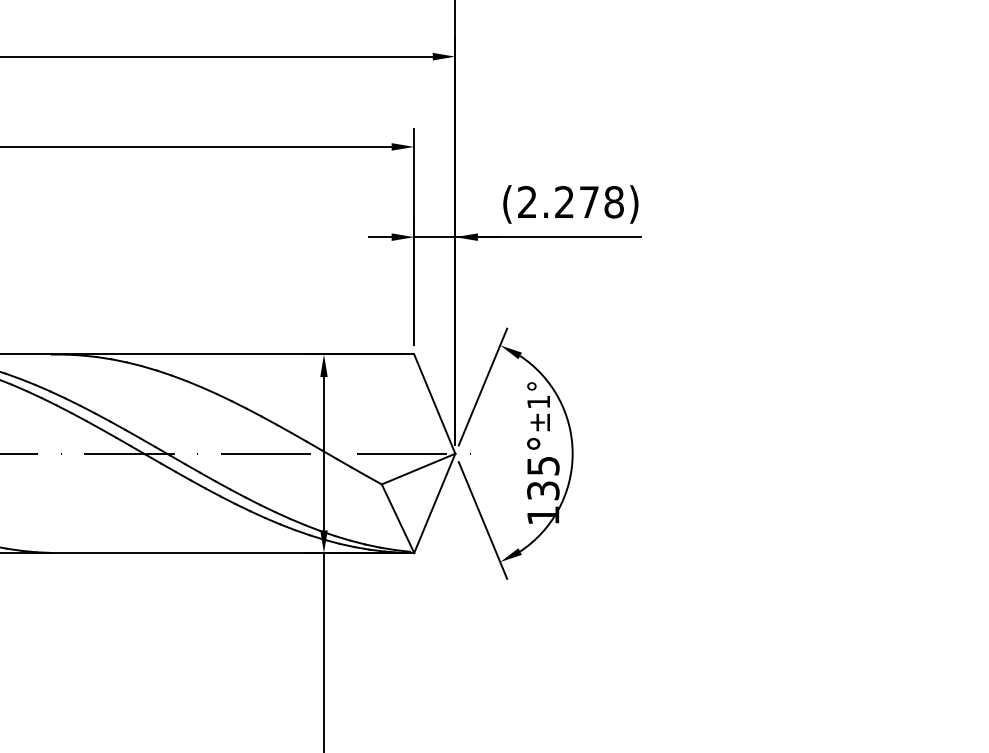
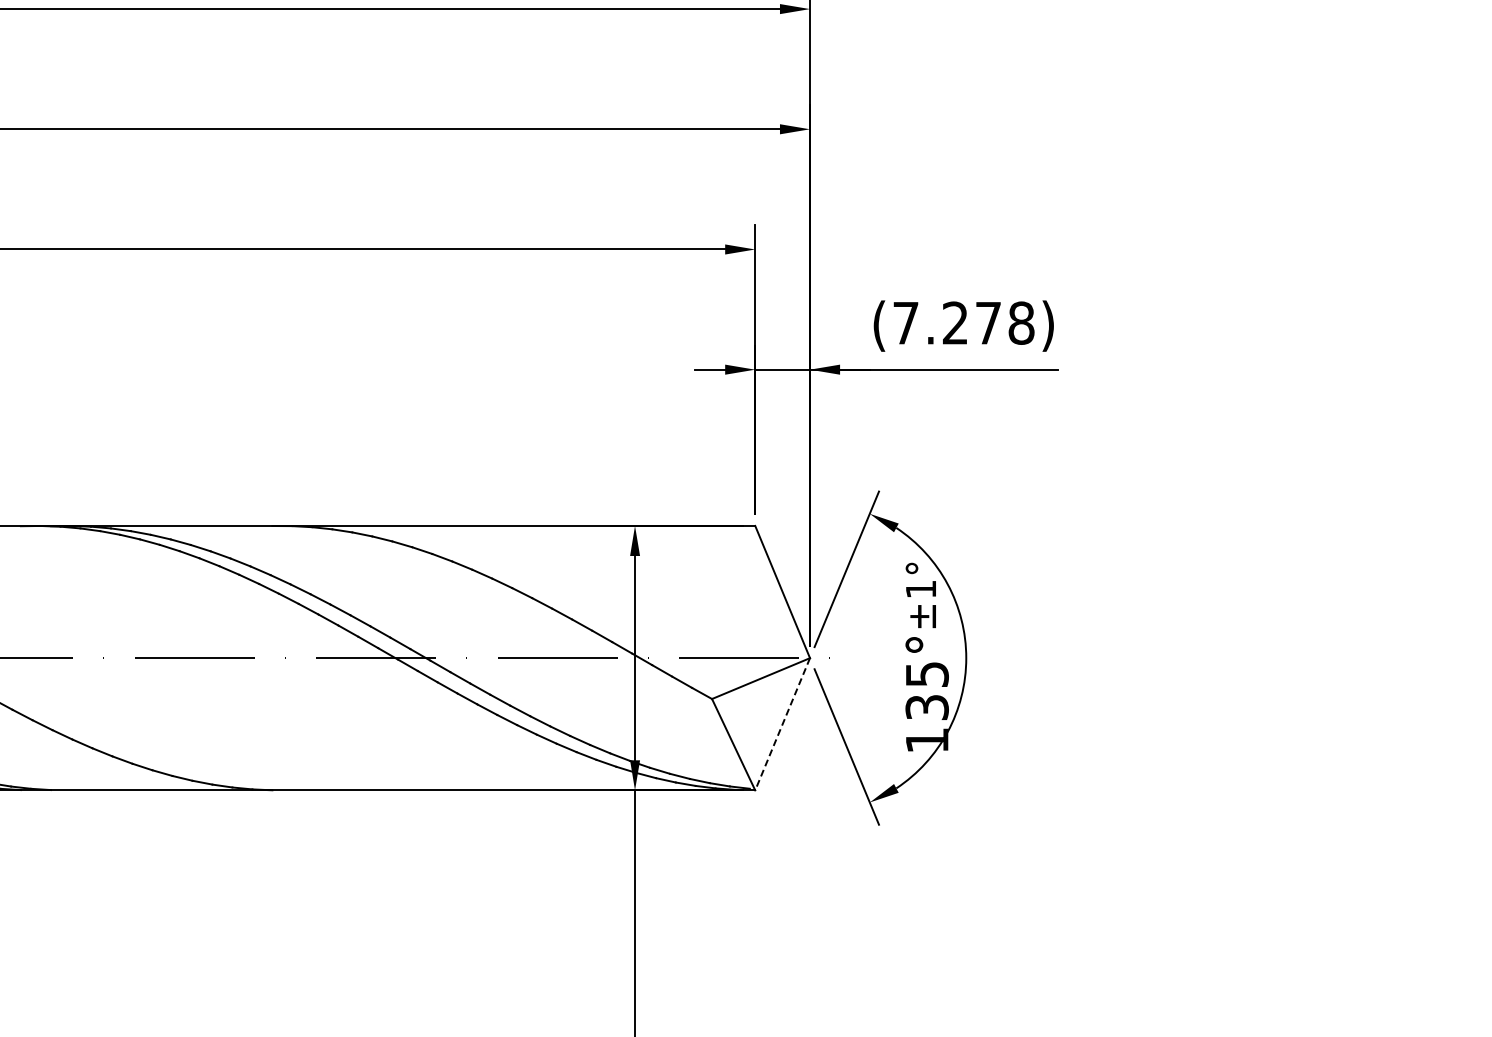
text: (527, 201) -> (905, 322), (2.278) -> (7.278)
line: (434, 503) -> (782, 724), solid -> dashed

